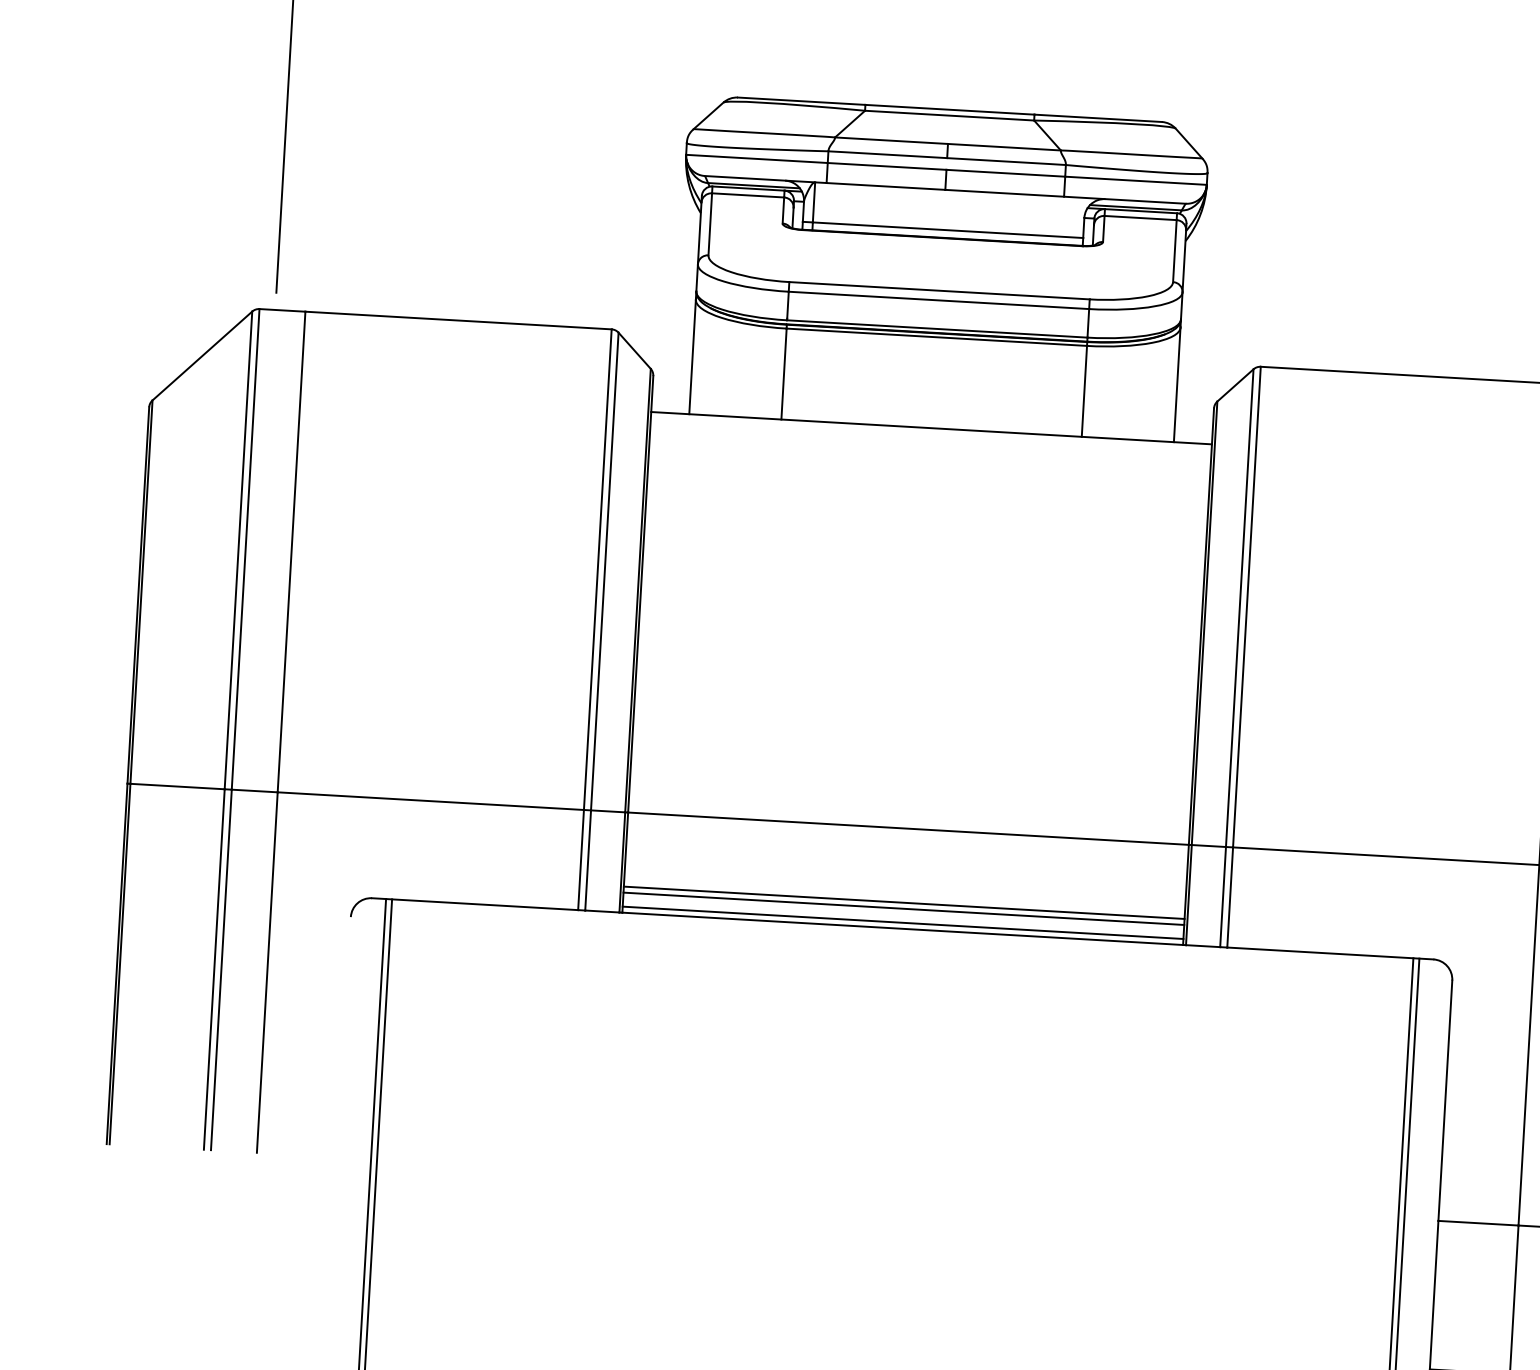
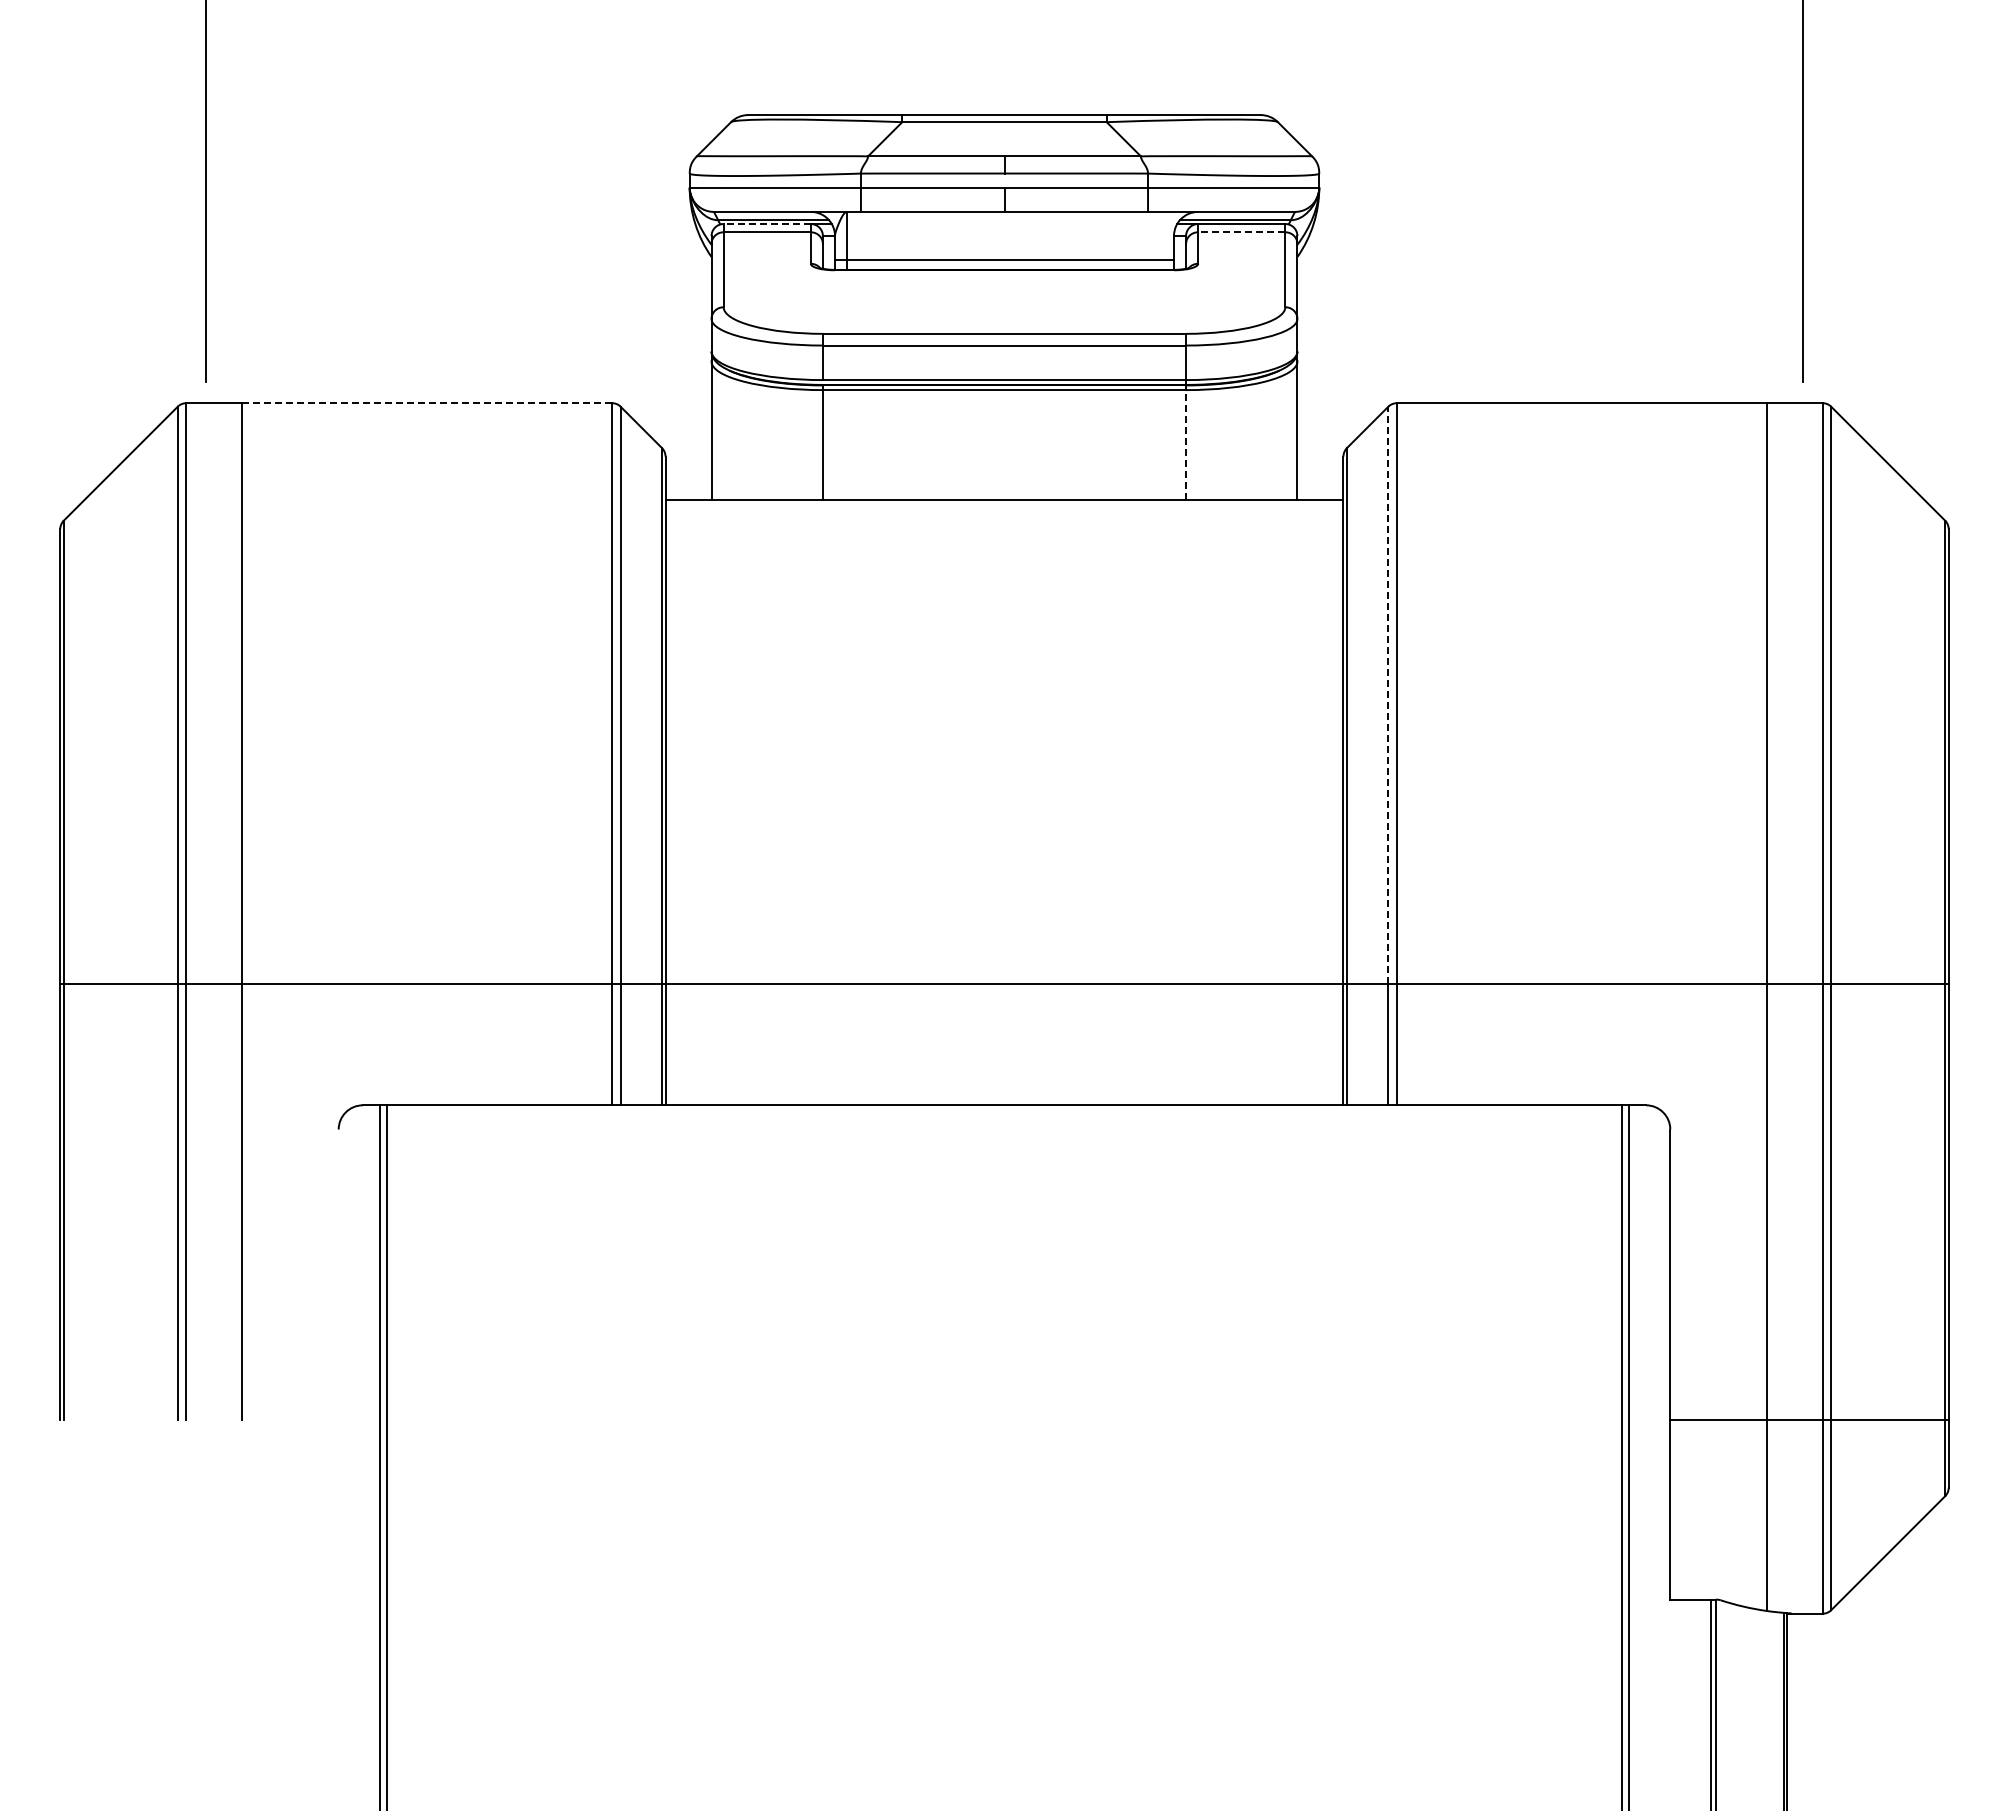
line: (748, 188) -> (767, 224), solid -> dashed
line: (1140, 218) -> (1241, 232), solid -> dashed
line: (458, 320) -> (426, 403), solid -> dashed
line: (1084, 391) -> (1186, 445), solid -> dashed
line: (1239, 608) -> (1388, 695), solid -> dashed
line: (904, 902) -> (1004, 1073), removed
line: (903, 909) -> (1004, 1081), removed
line: (903, 923) -> (1004, 1098), removed

